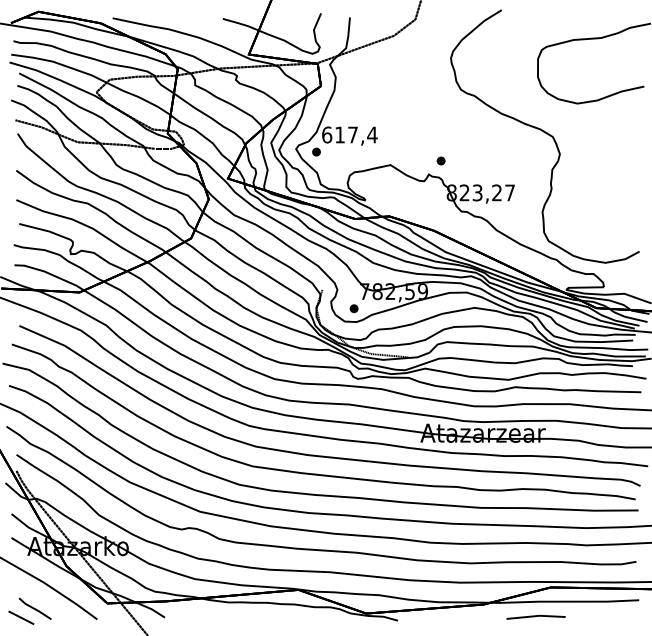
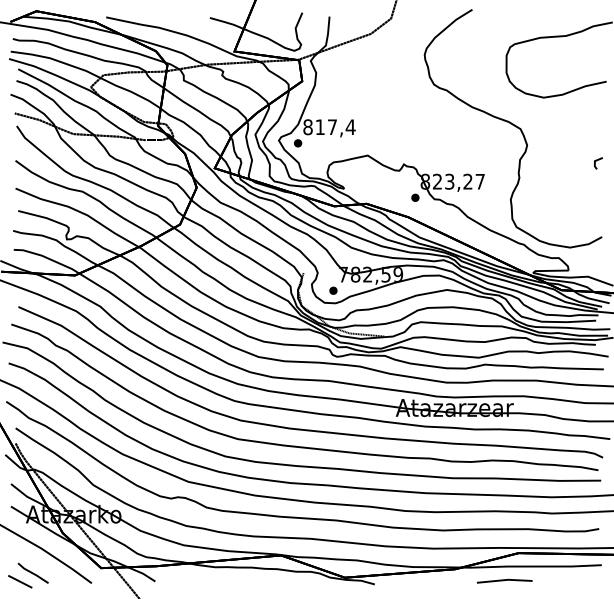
text: (327, 134) -> (308, 126), 617,4 -> 817,4
part: (440, 160) -> (414, 197), moved
line: (633, 171) -> (596, 161), added

